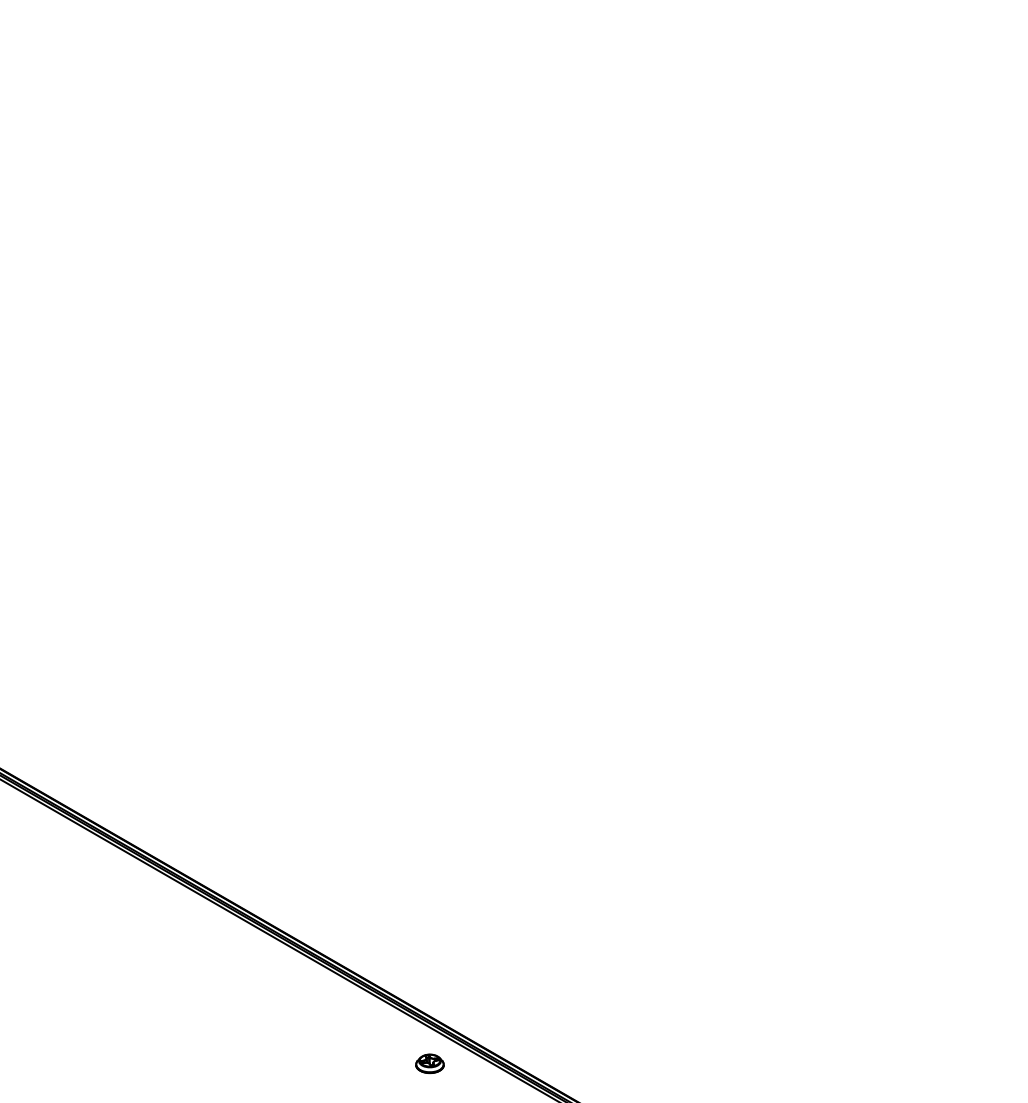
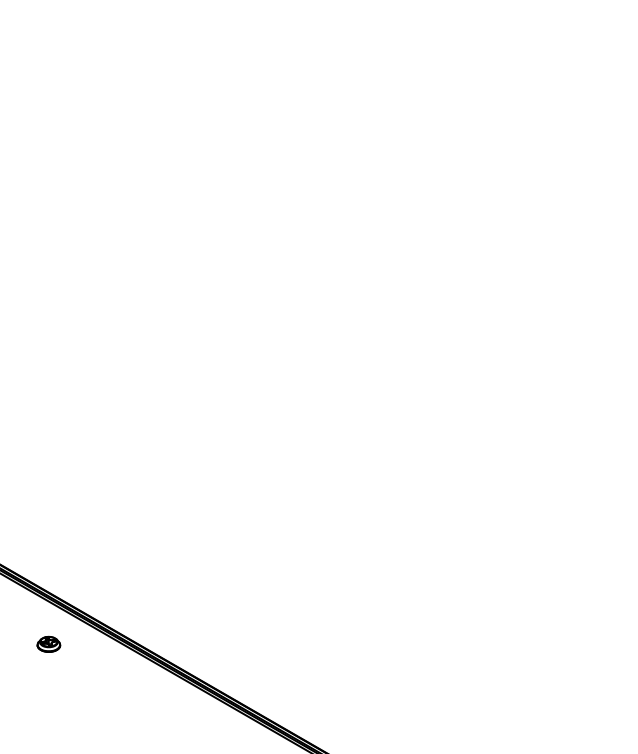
part: (429, 1063) -> (48, 644), moved

